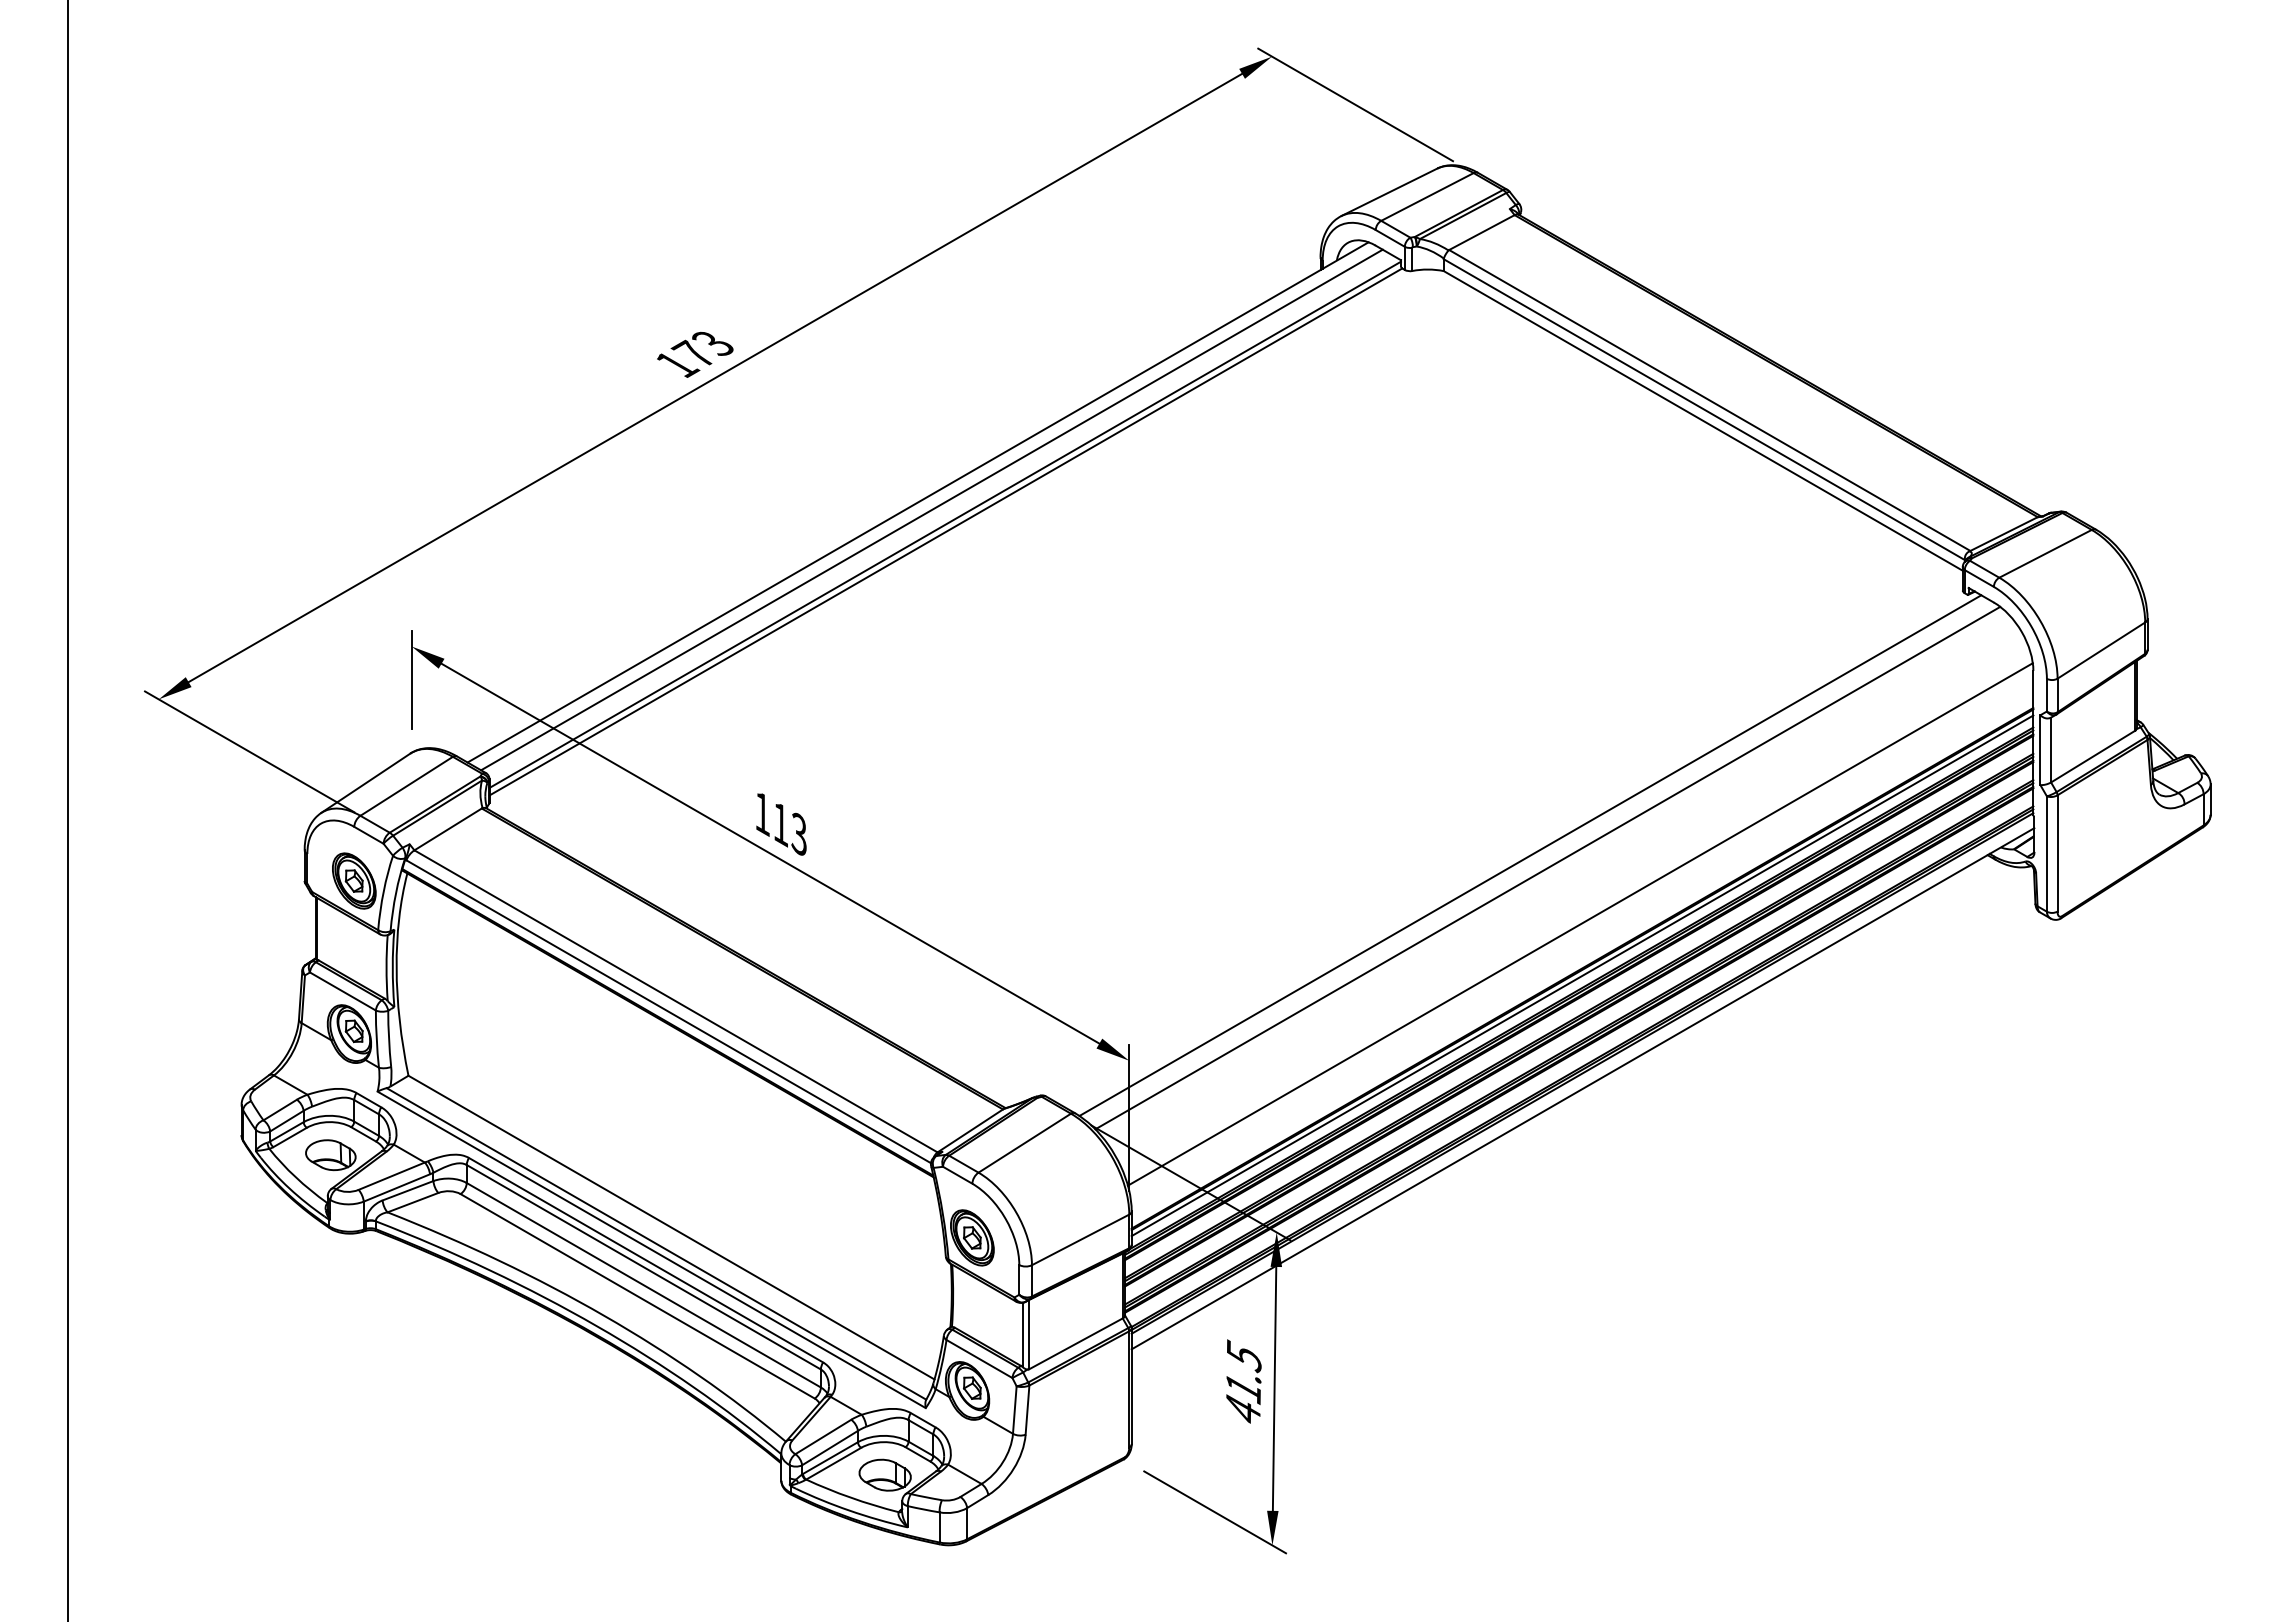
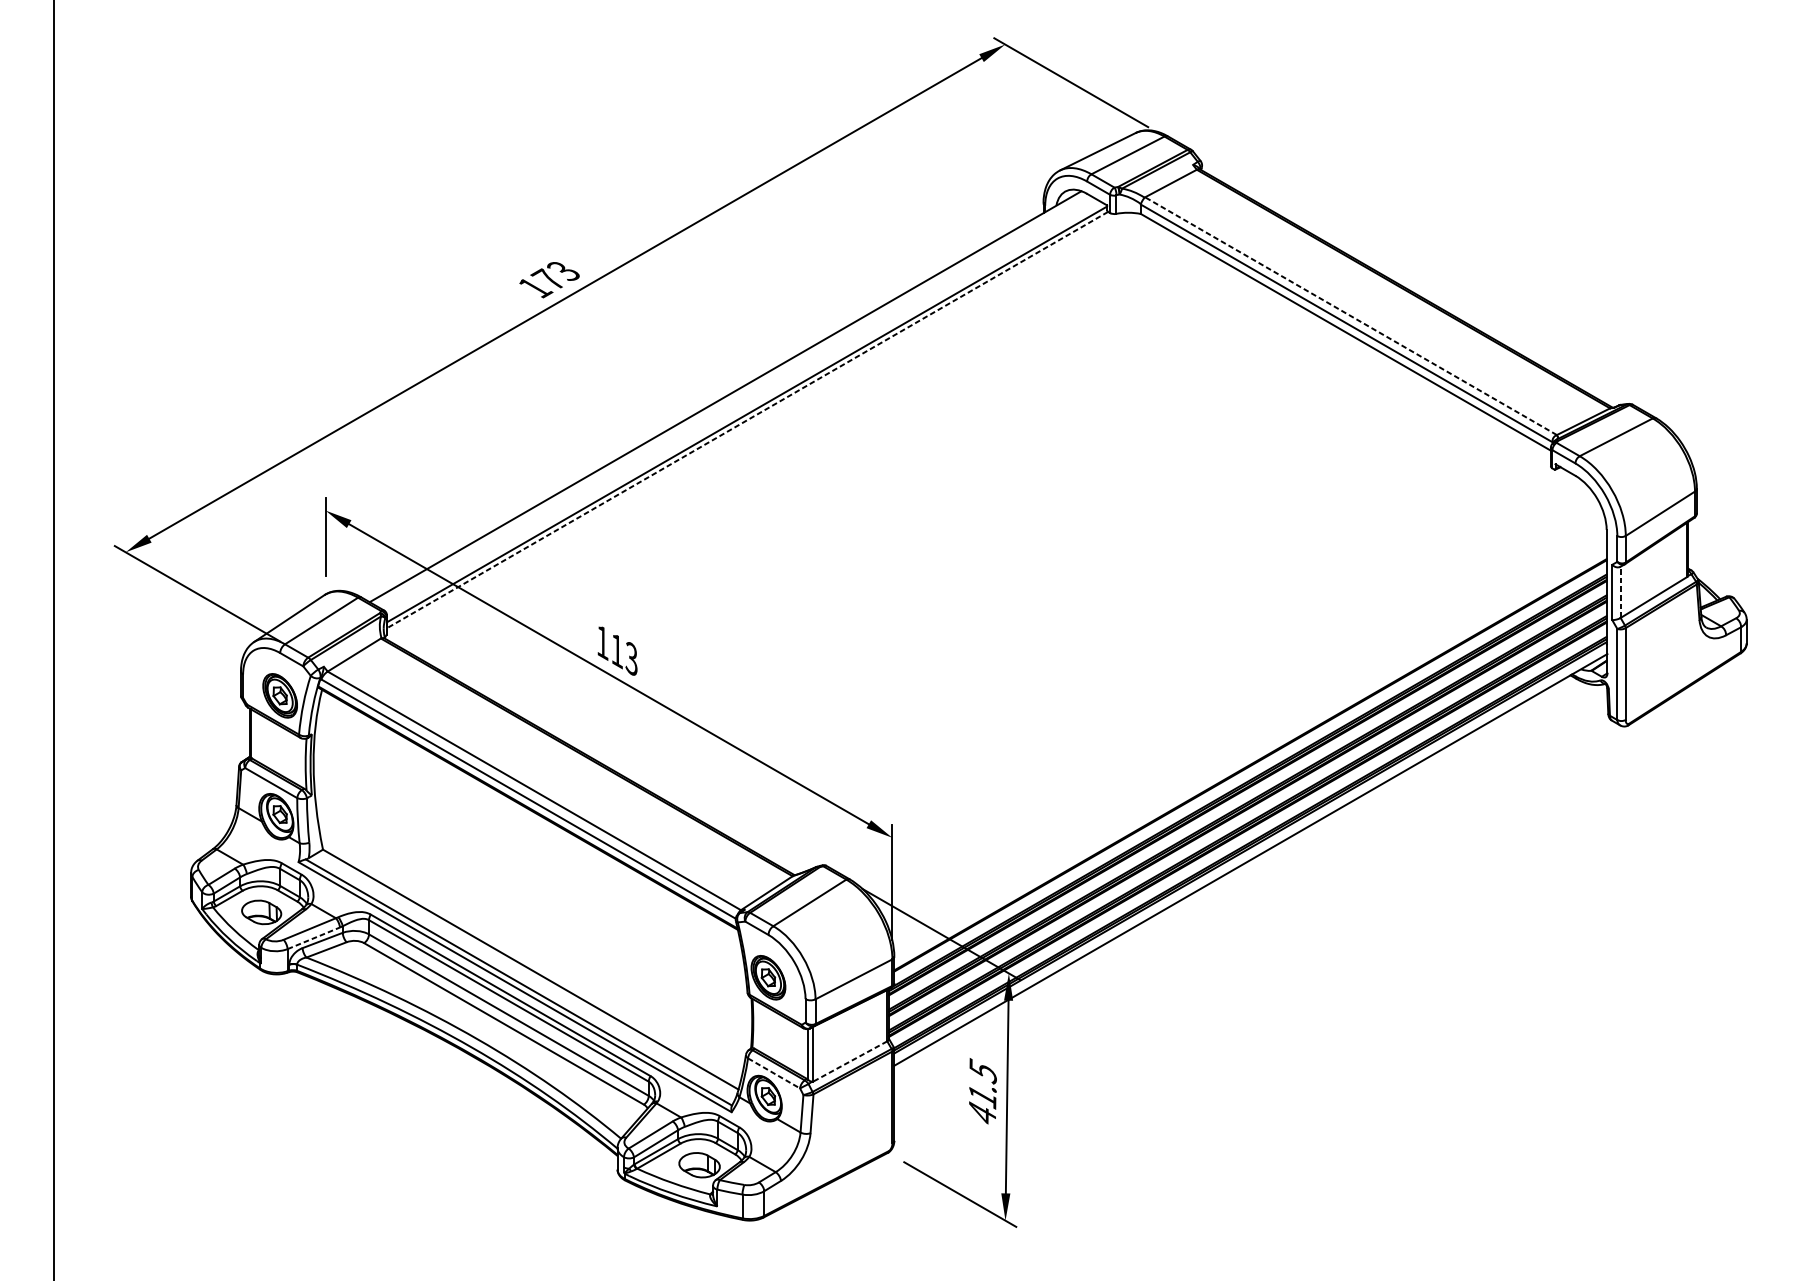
line: (1709, 400) -> (1350, 316), solid -> dashed
line: (931, 509) -> (736, 402), removed
line: (945, 532) -> (747, 420), solid -> dashed
line: (2051, 749) -> (1620, 591), solid -> dashed
line: (1530, 855) -> (1209, 675), removed
line: (1547, 867) -> (1222, 685), removed
line: (1579, 924) -> (1248, 730), removed
line: (1582, 975) -> (1250, 770), removed
line: (396, 1187) -> (313, 937), solid -> dashed
line: (1075, 1344) -> (849, 1061), solid -> dashed
line: (979, 1359) -> (774, 1073), solid -> dashed

